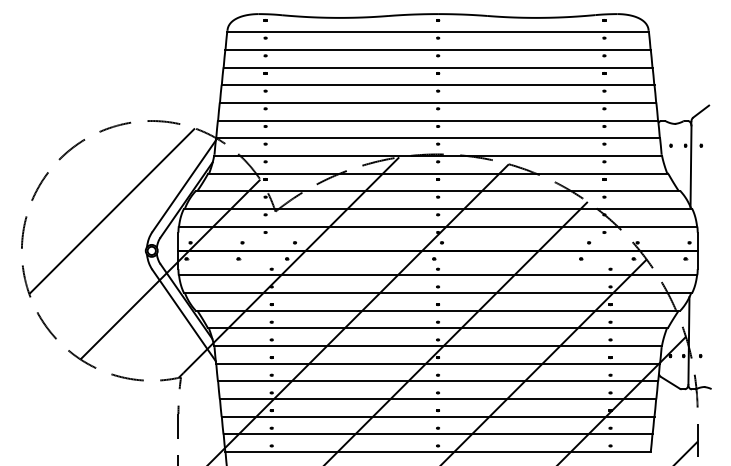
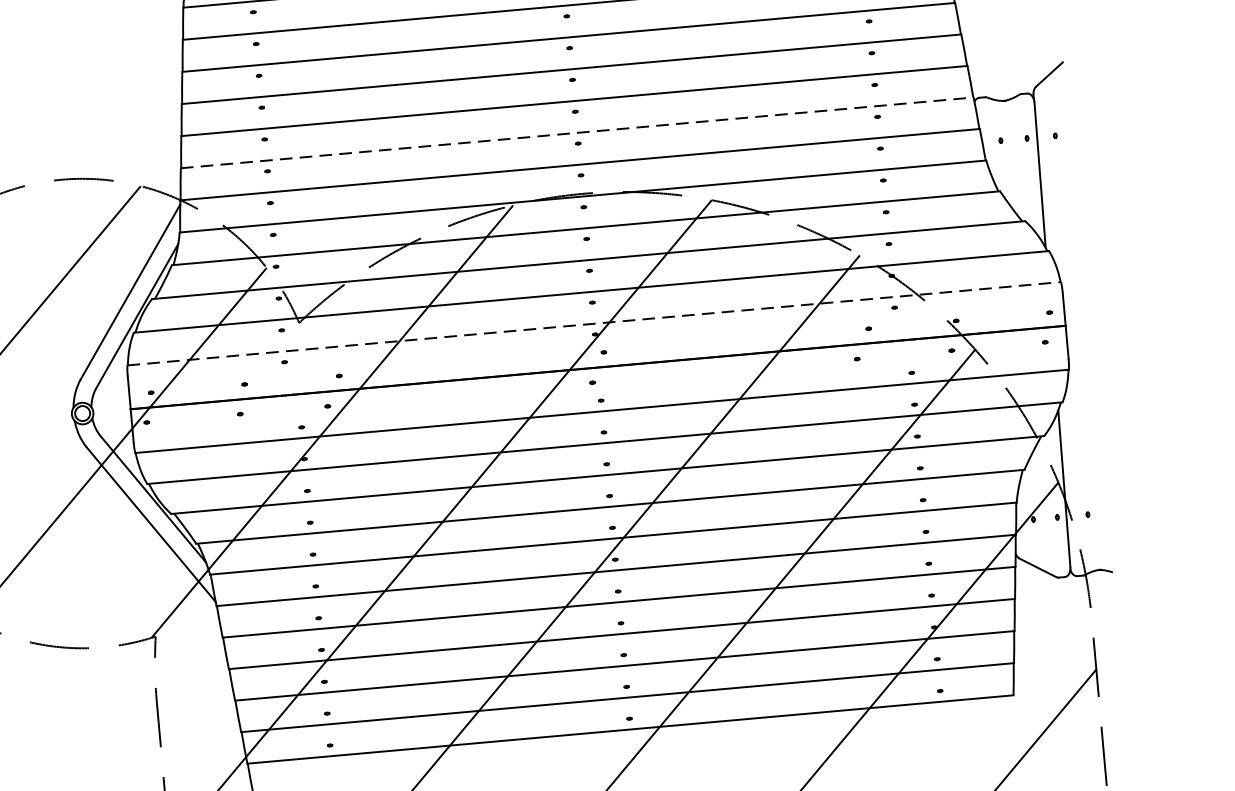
line: (438, 120) -> (578, 132), solid -> dashed
line: (438, 226) -> (595, 323), solid -> dashed

